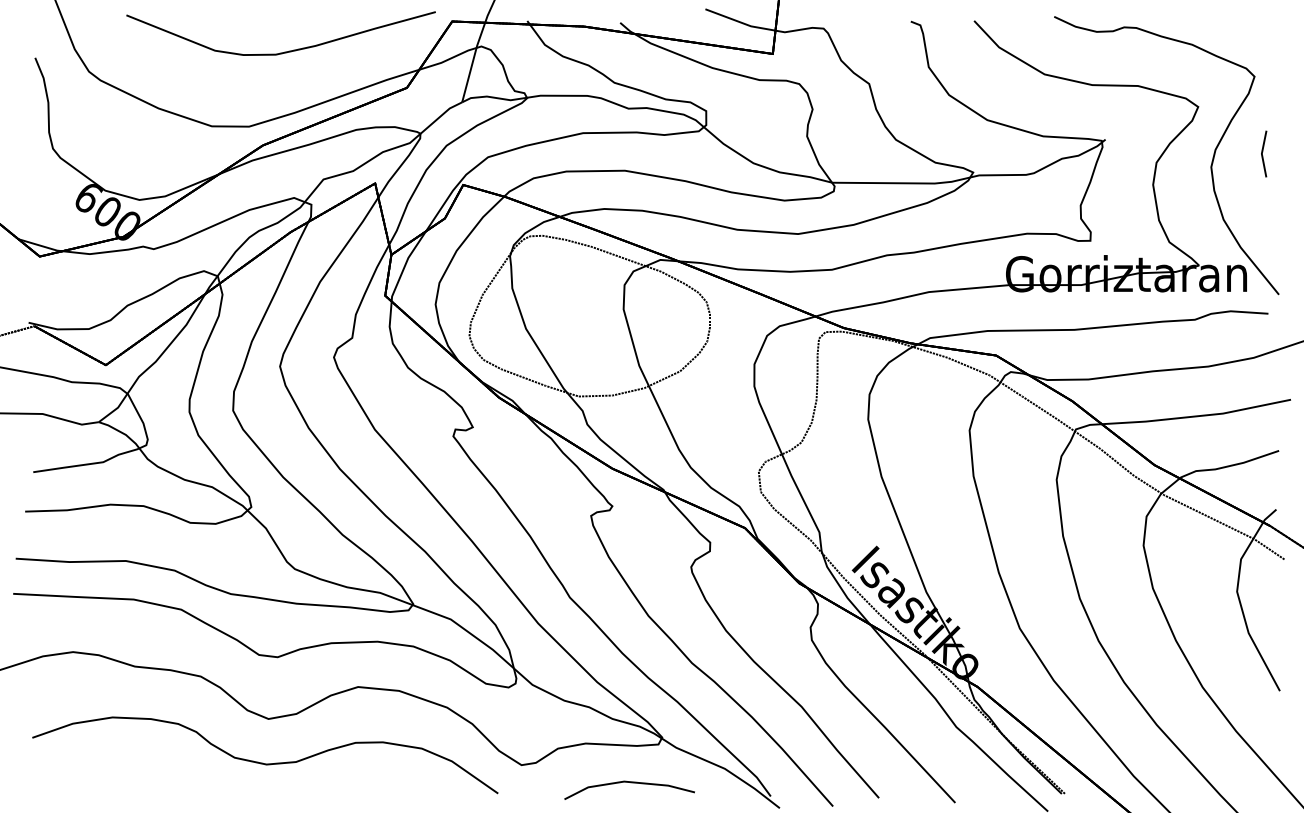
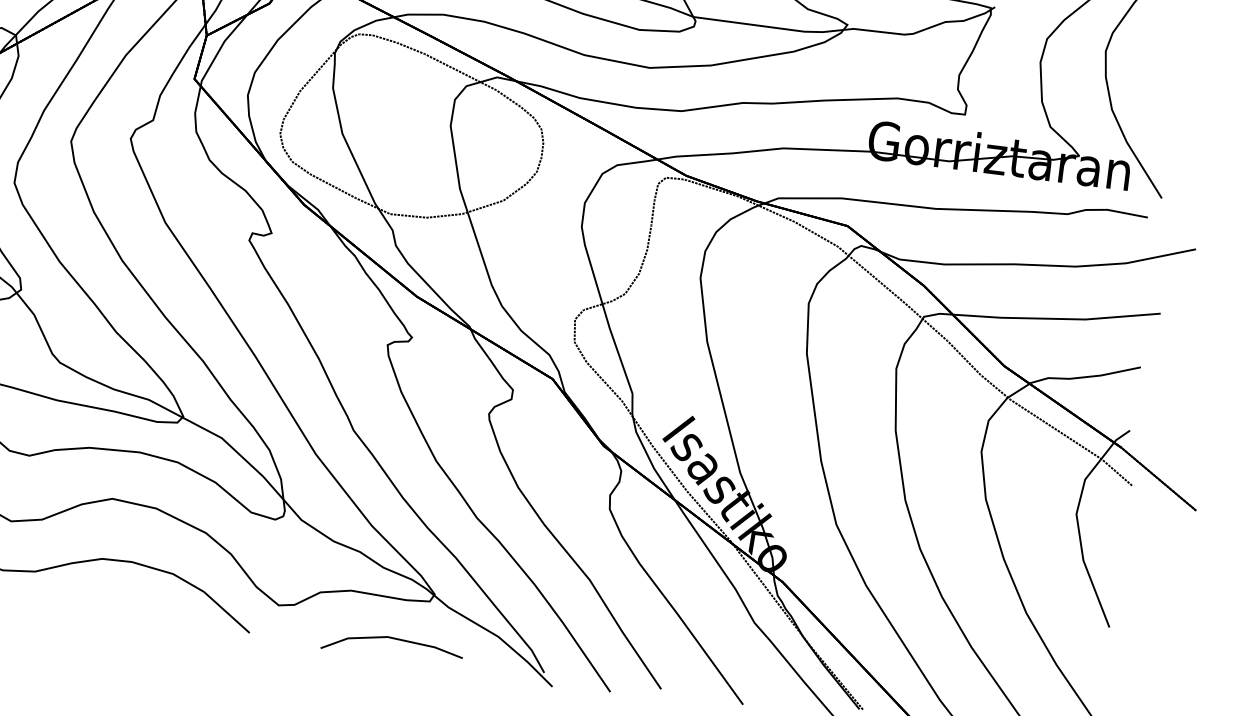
line: (1262, 153) -> (1163, 43), removed

